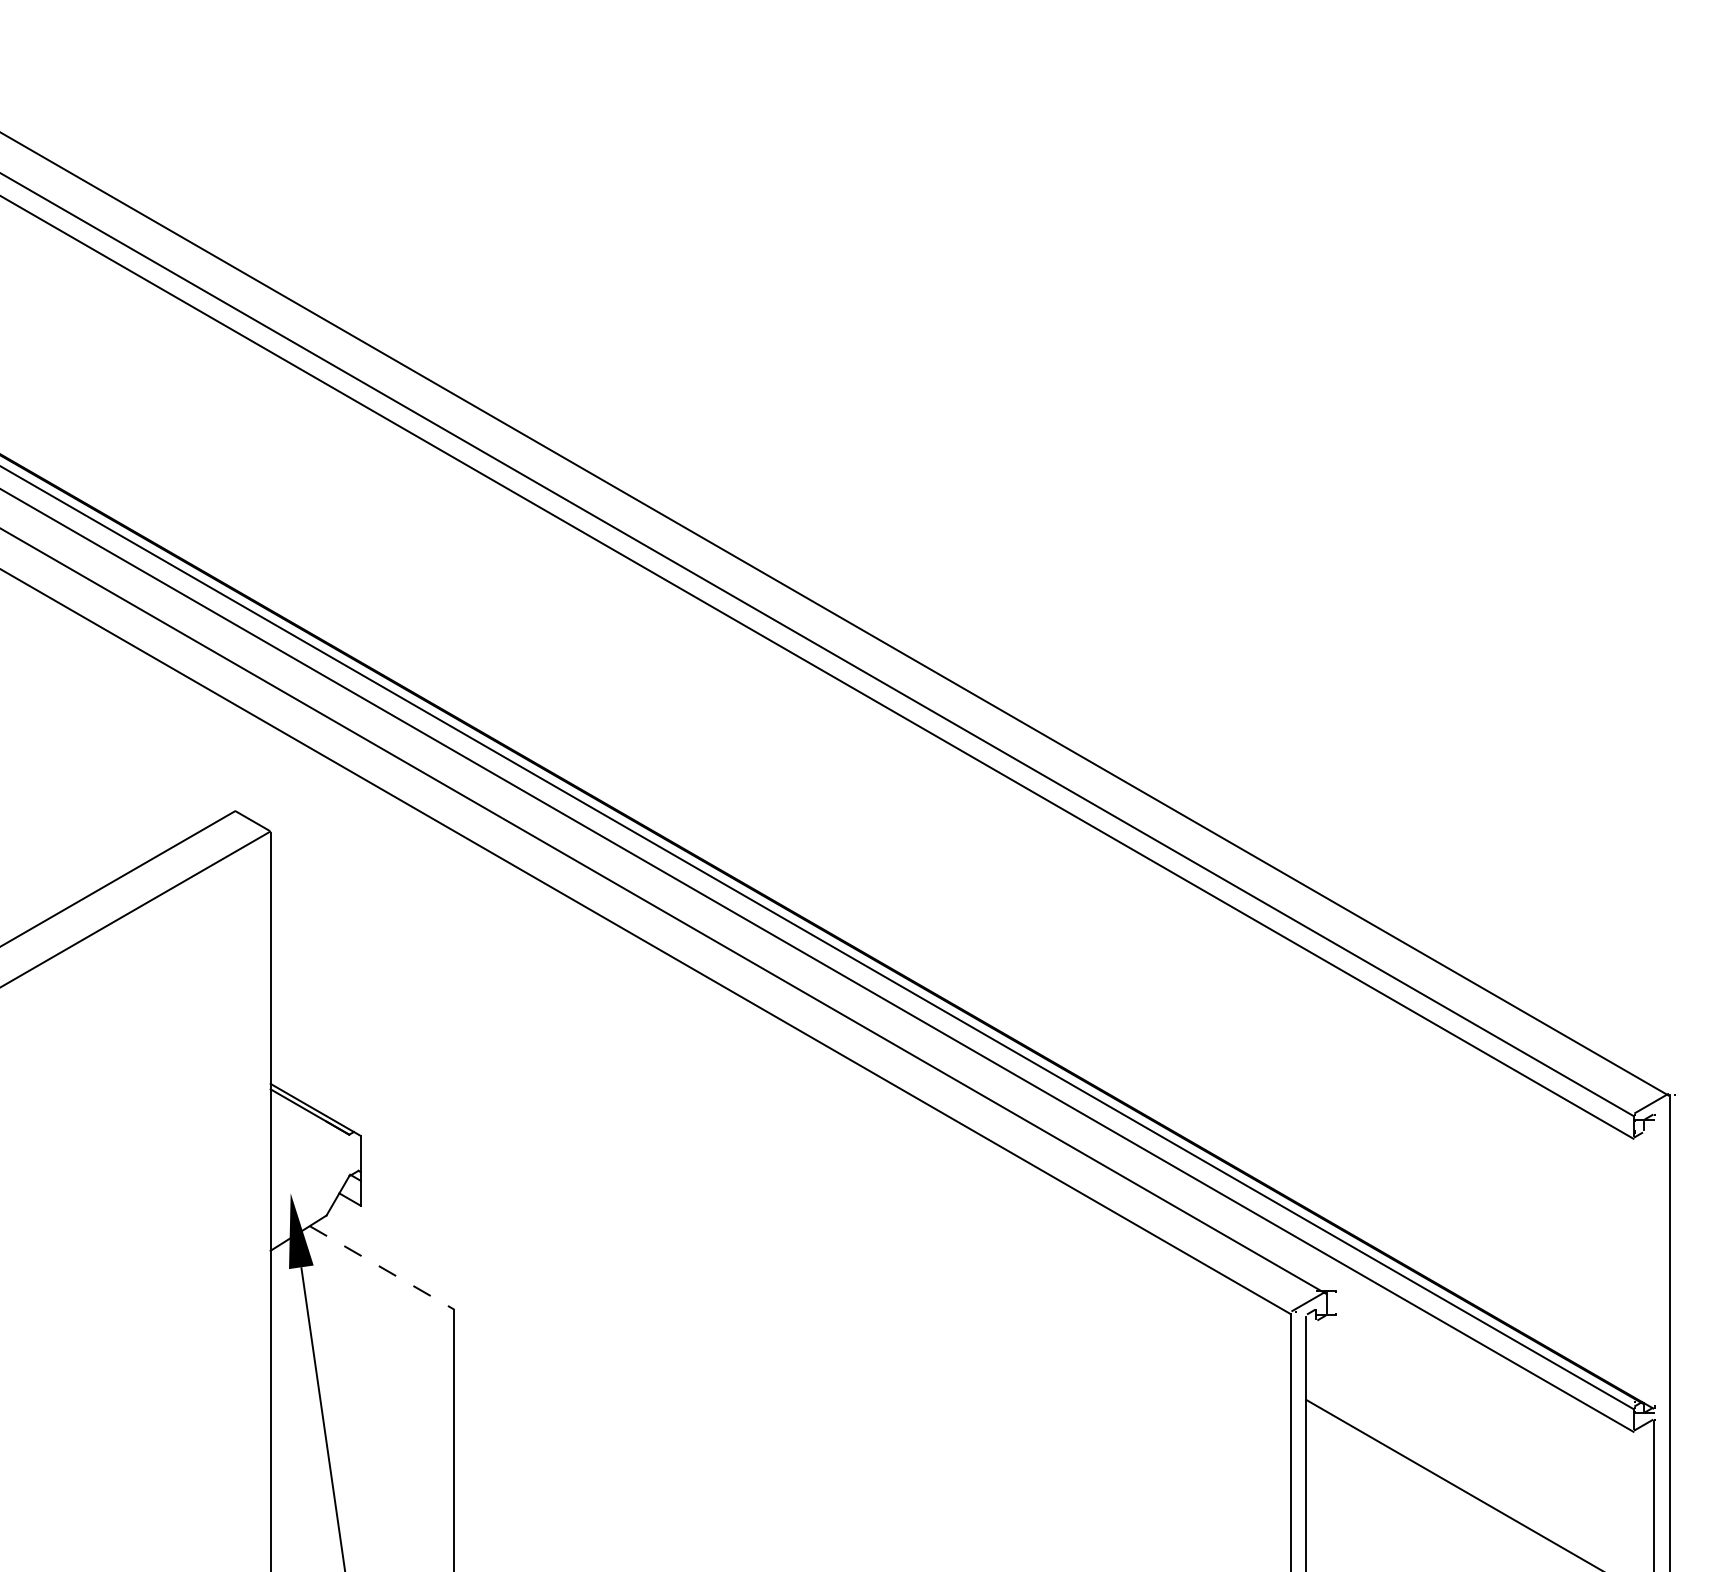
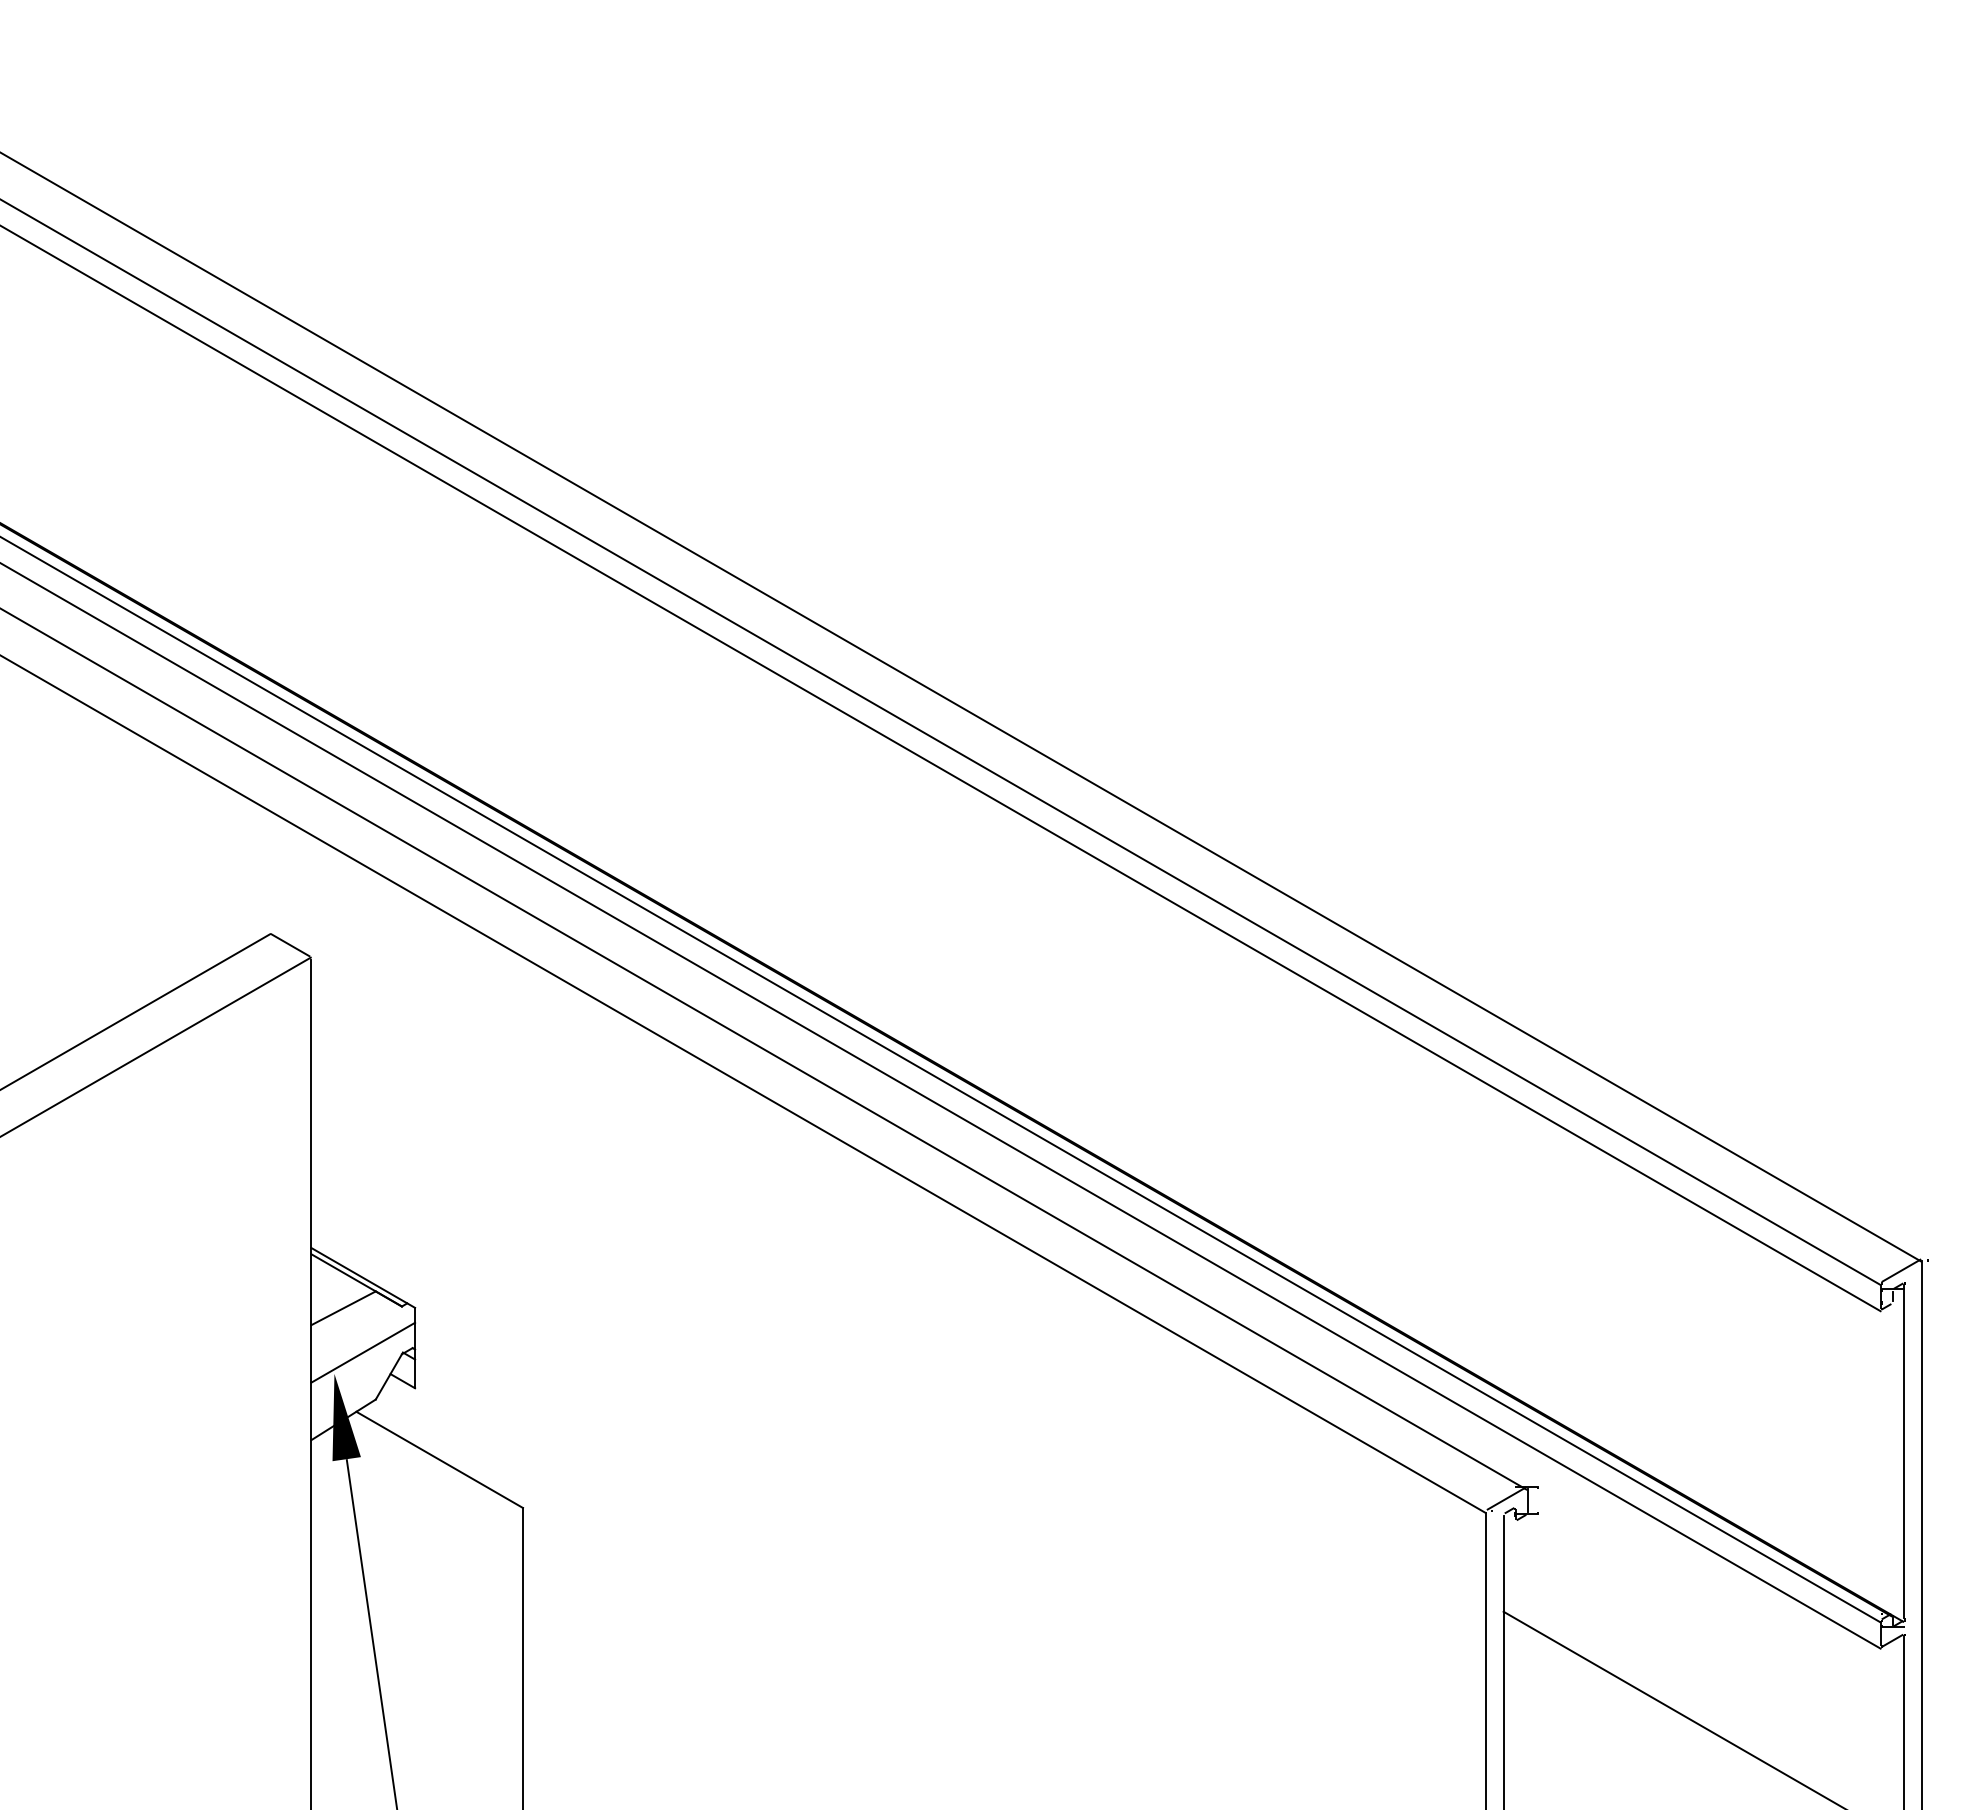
line: (298, 1136) -> (343, 1308), added
line: (315, 1174) -> (363, 1352), added
line: (1654, 1259) -> (1904, 1450), added
line: (382, 1268) -> (440, 1460), dashed -> solid

